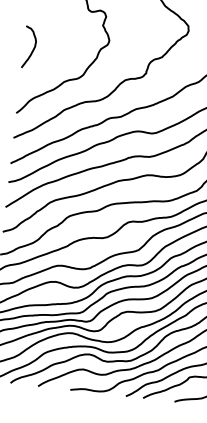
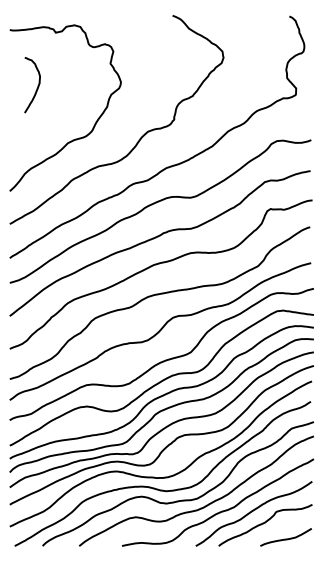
curve: (33, 48) -> (37, 85), moved

